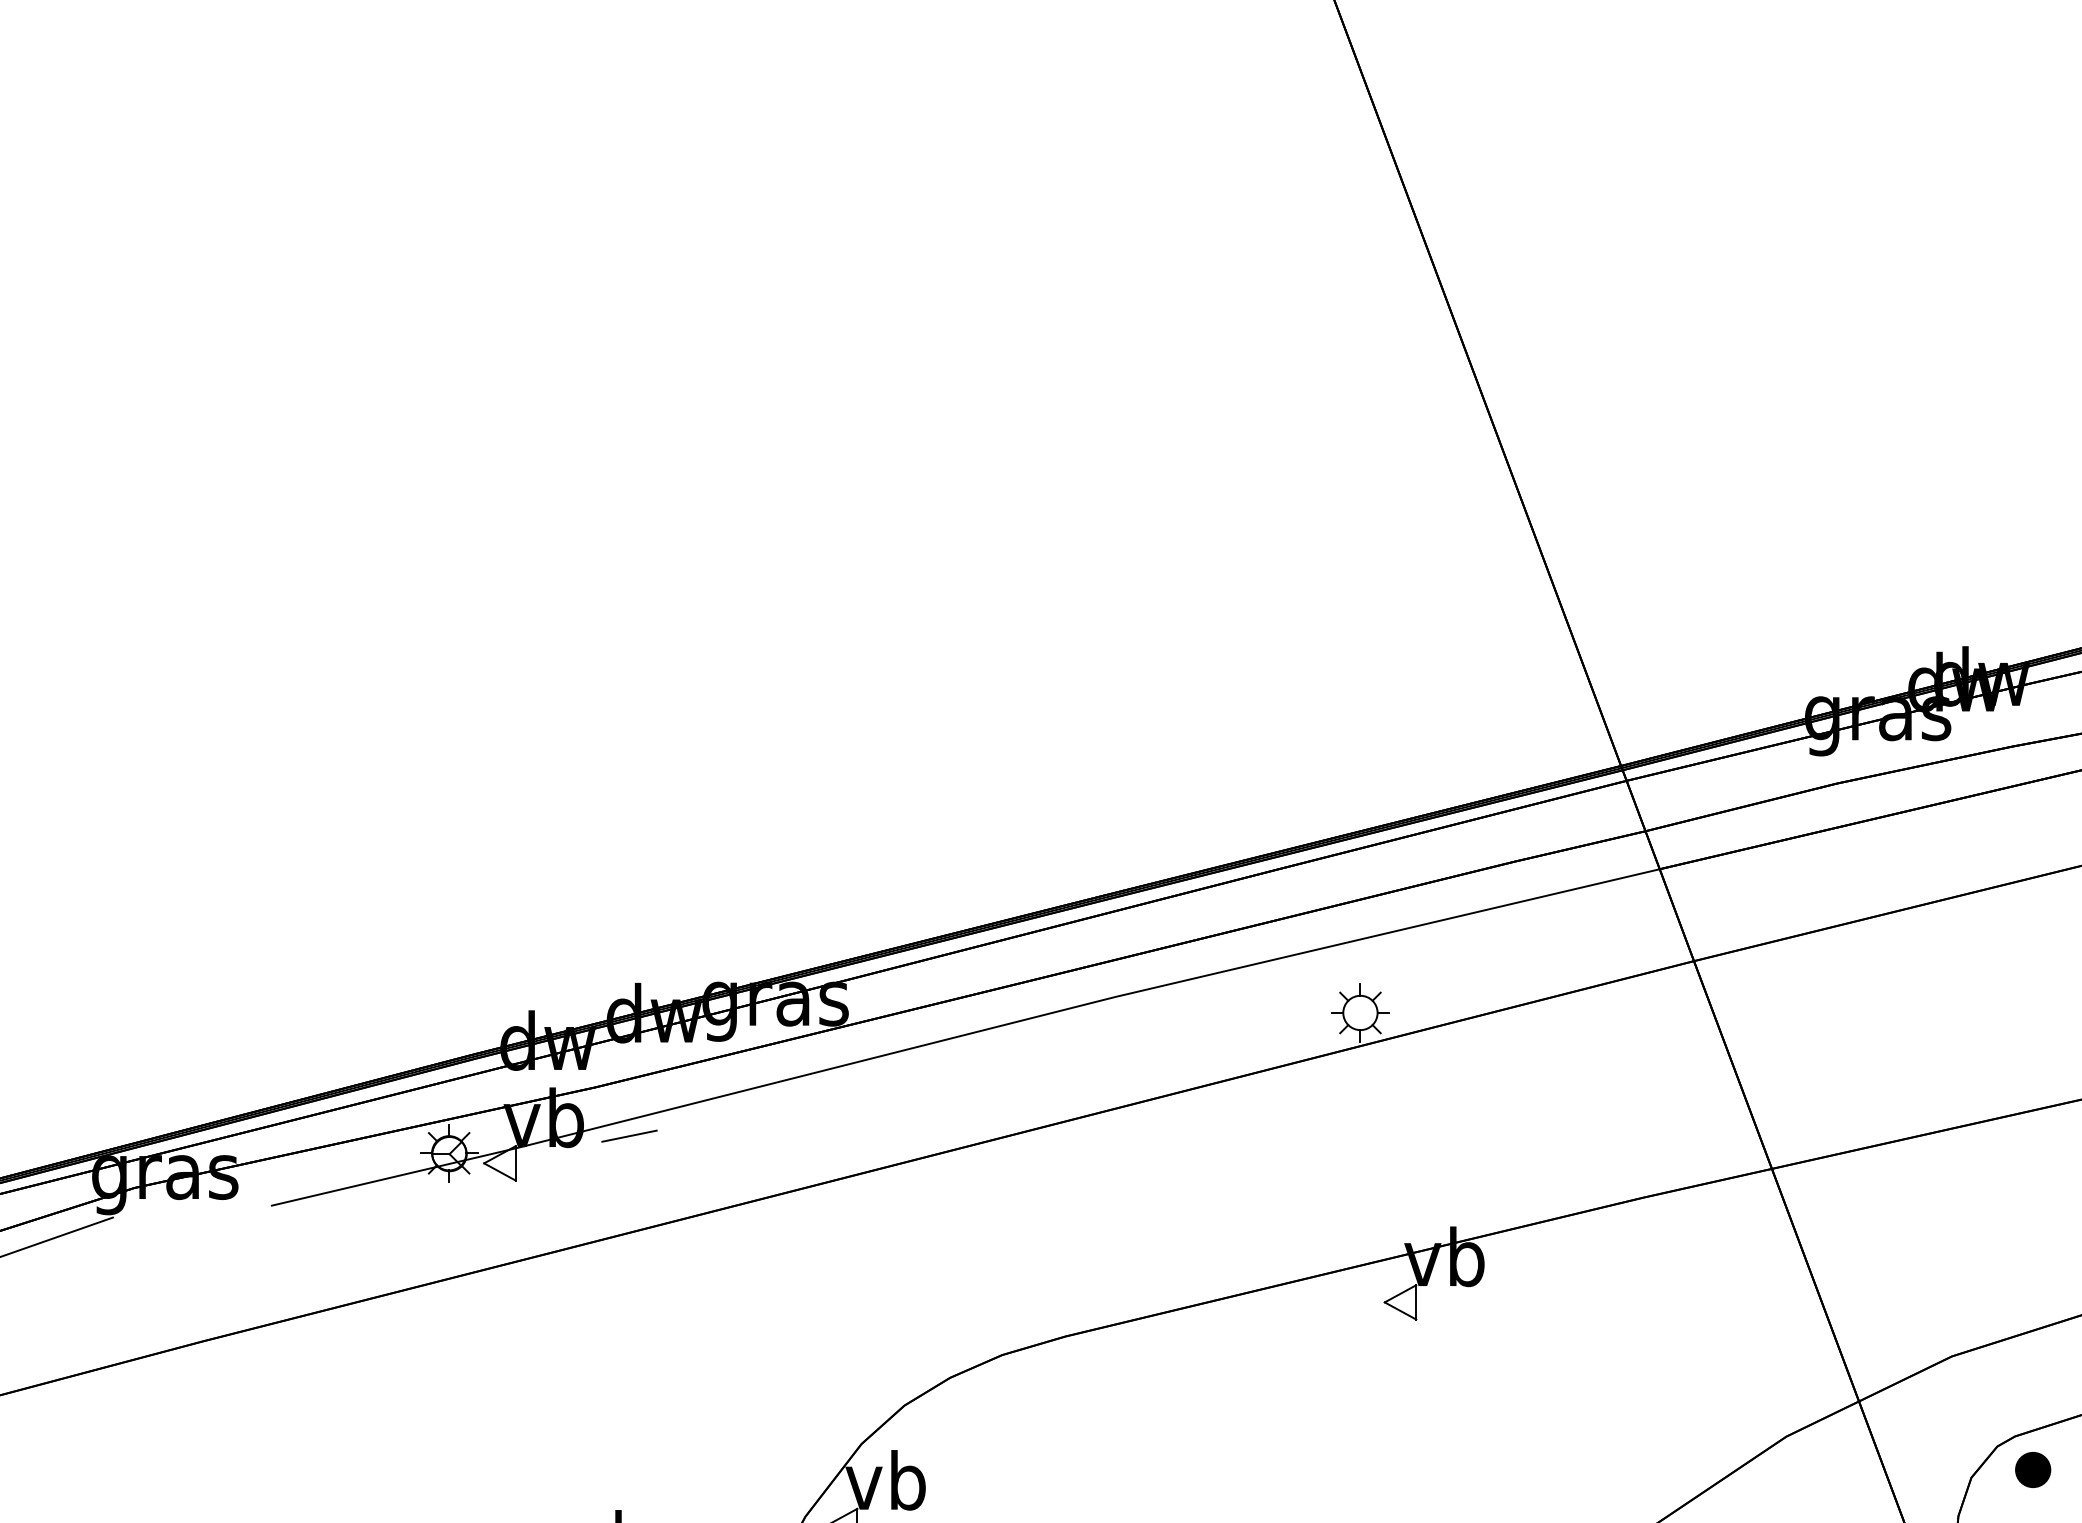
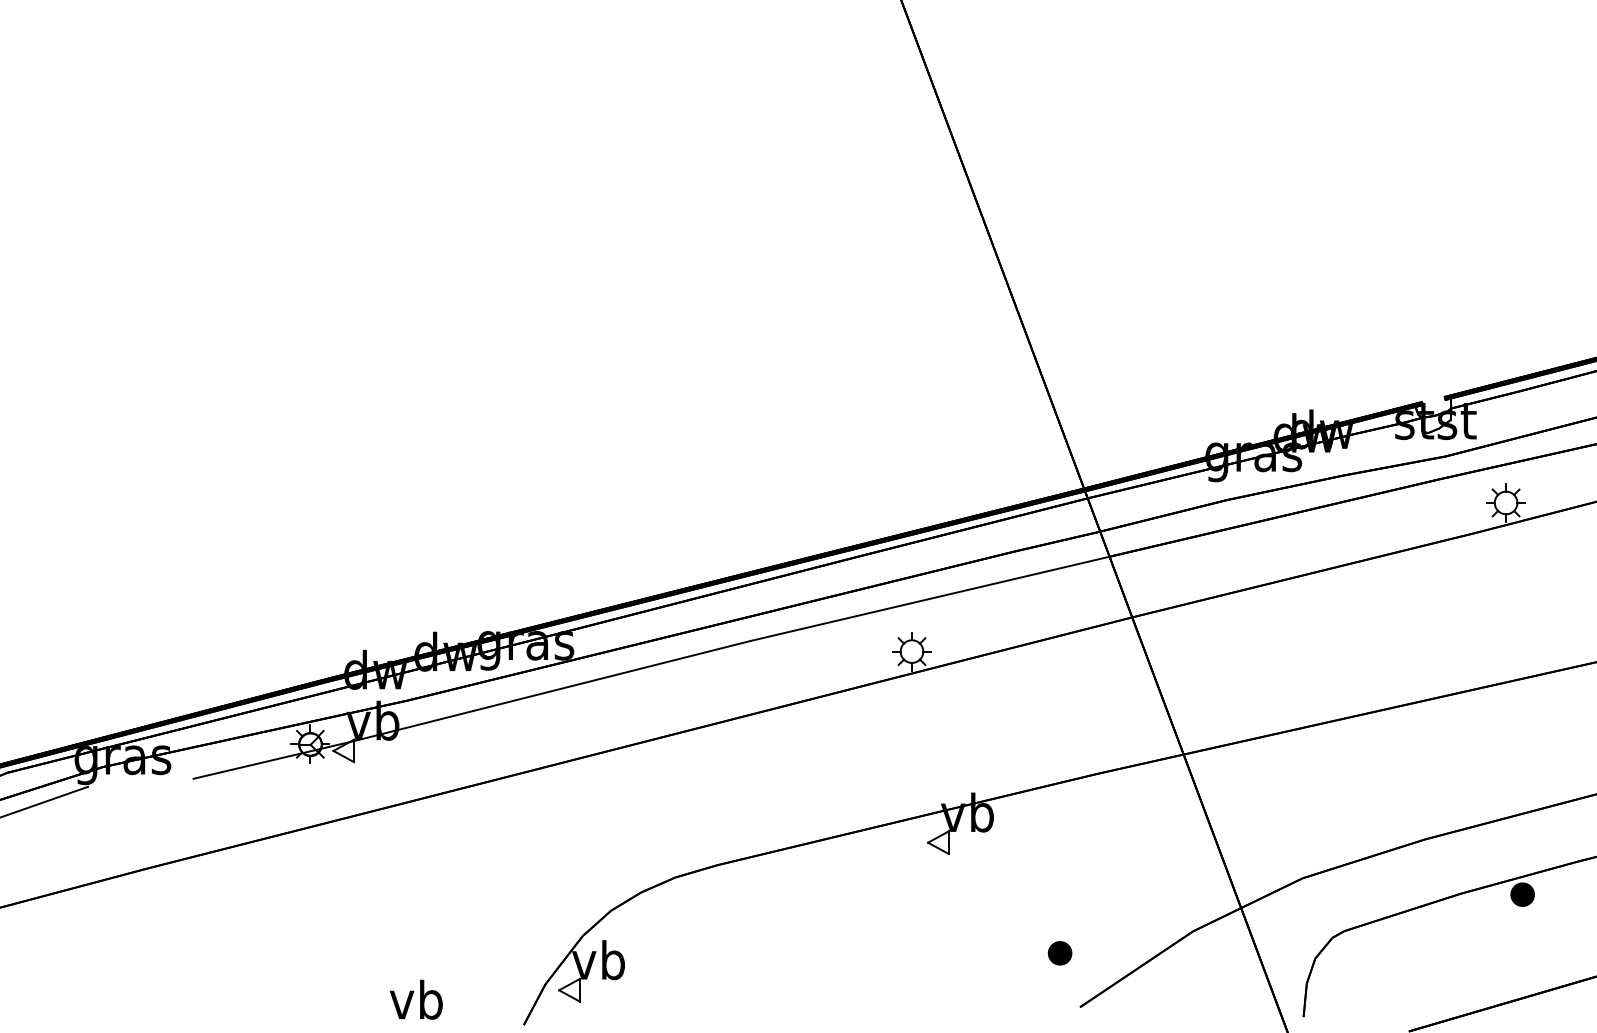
line: (629, 1135) -> (429, 732), removed
part: (2032, 1470) -> (1059, 953), moved

